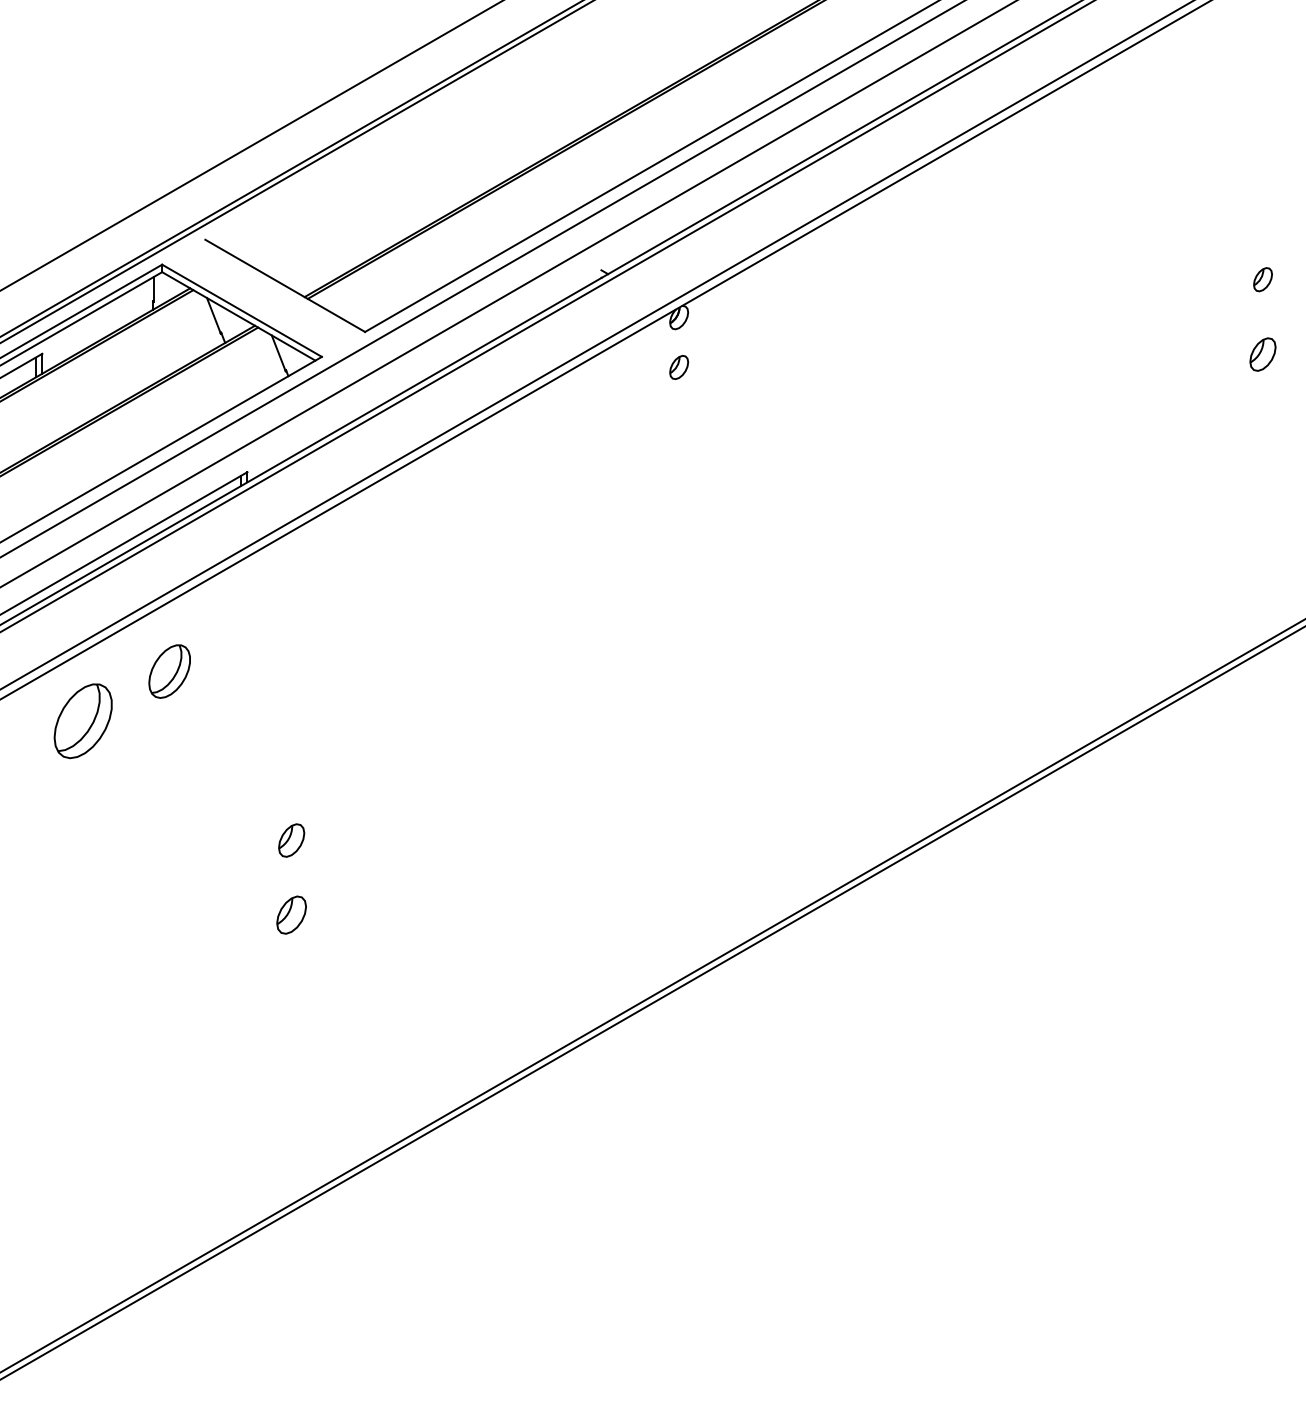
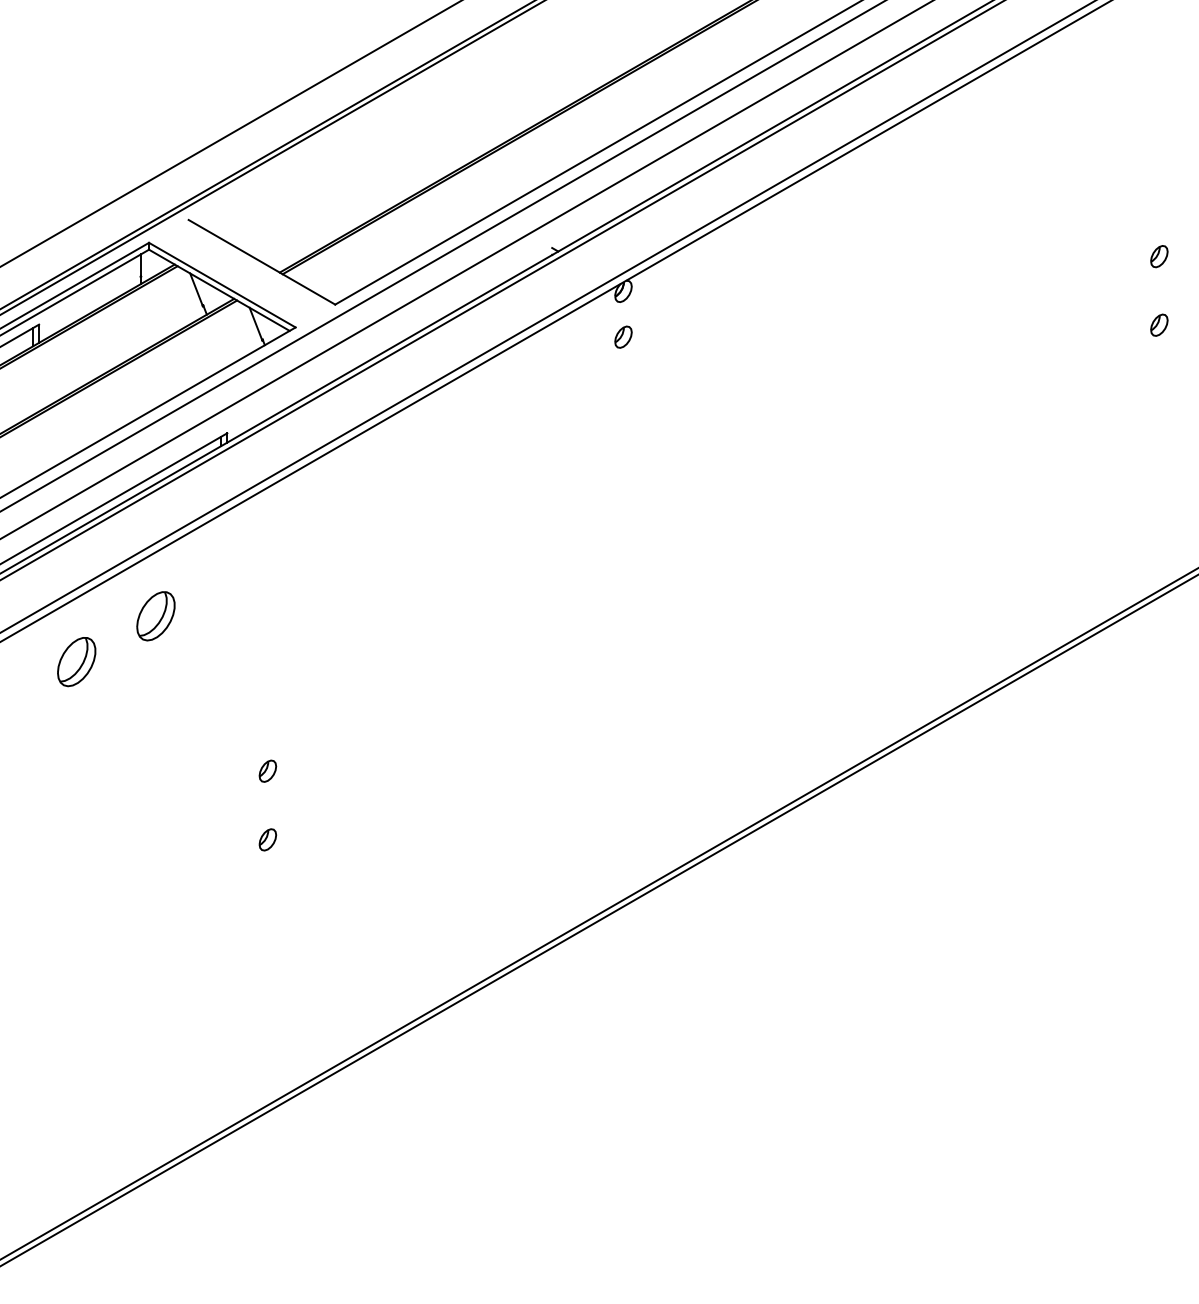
part: (1263, 353) -> (1159, 324), size x0.71
part: (83, 721) -> (76, 662), size x0.71
part: (291, 839) -> (267, 770), size x0.71
part: (291, 914) -> (267, 839), size x0.62

